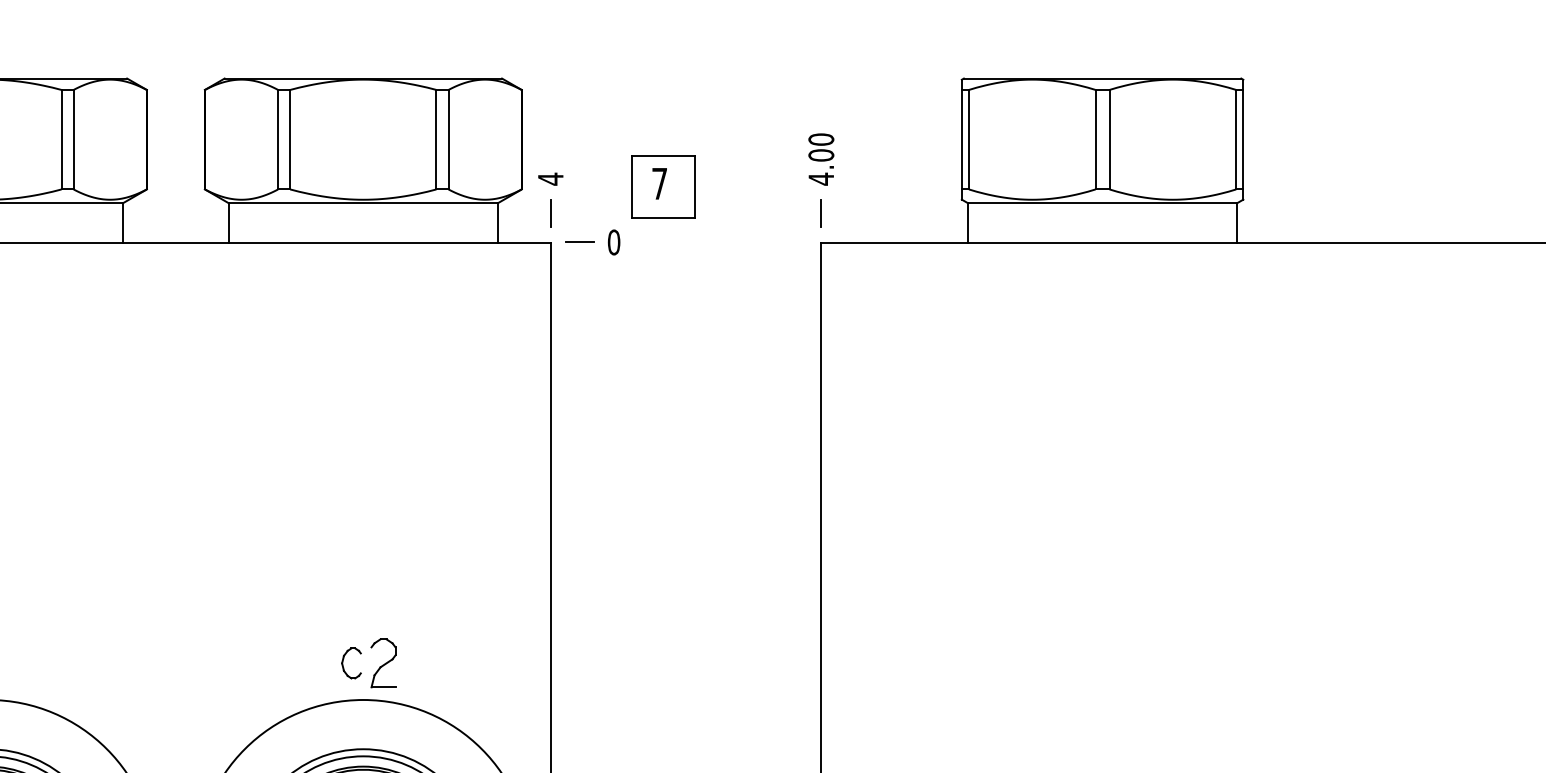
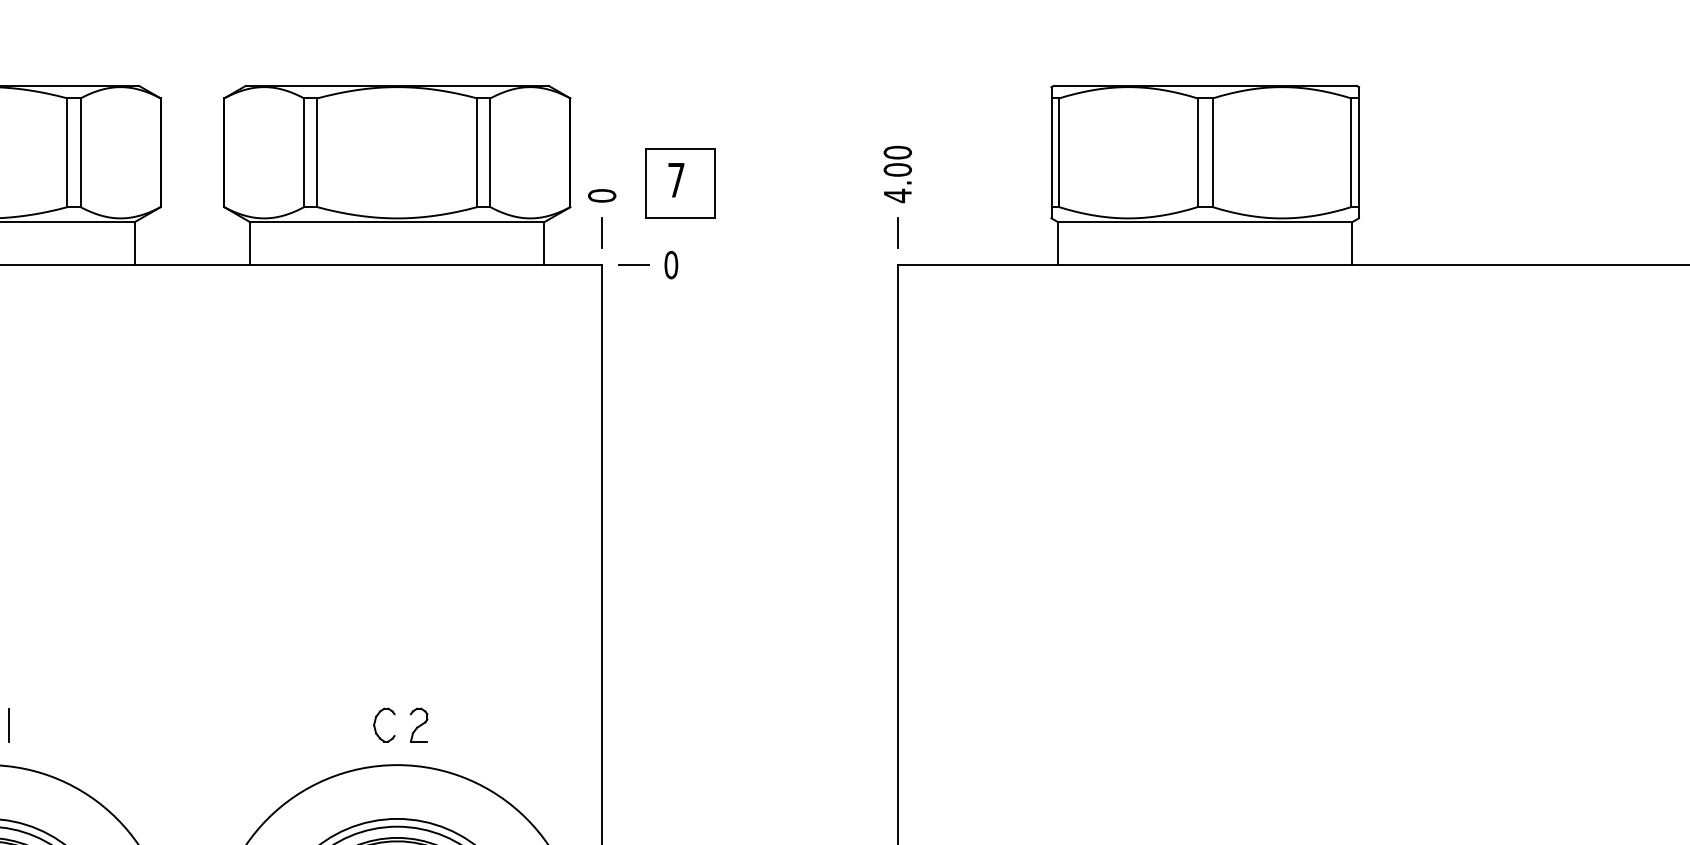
text: (550, 178) -> (601, 195), 4 -> 0
part: (663, 186) -> (680, 183), moved
line: (8, 663) -> (9, 725), added
part: (382, 663) -> (418, 725), size x0.62

